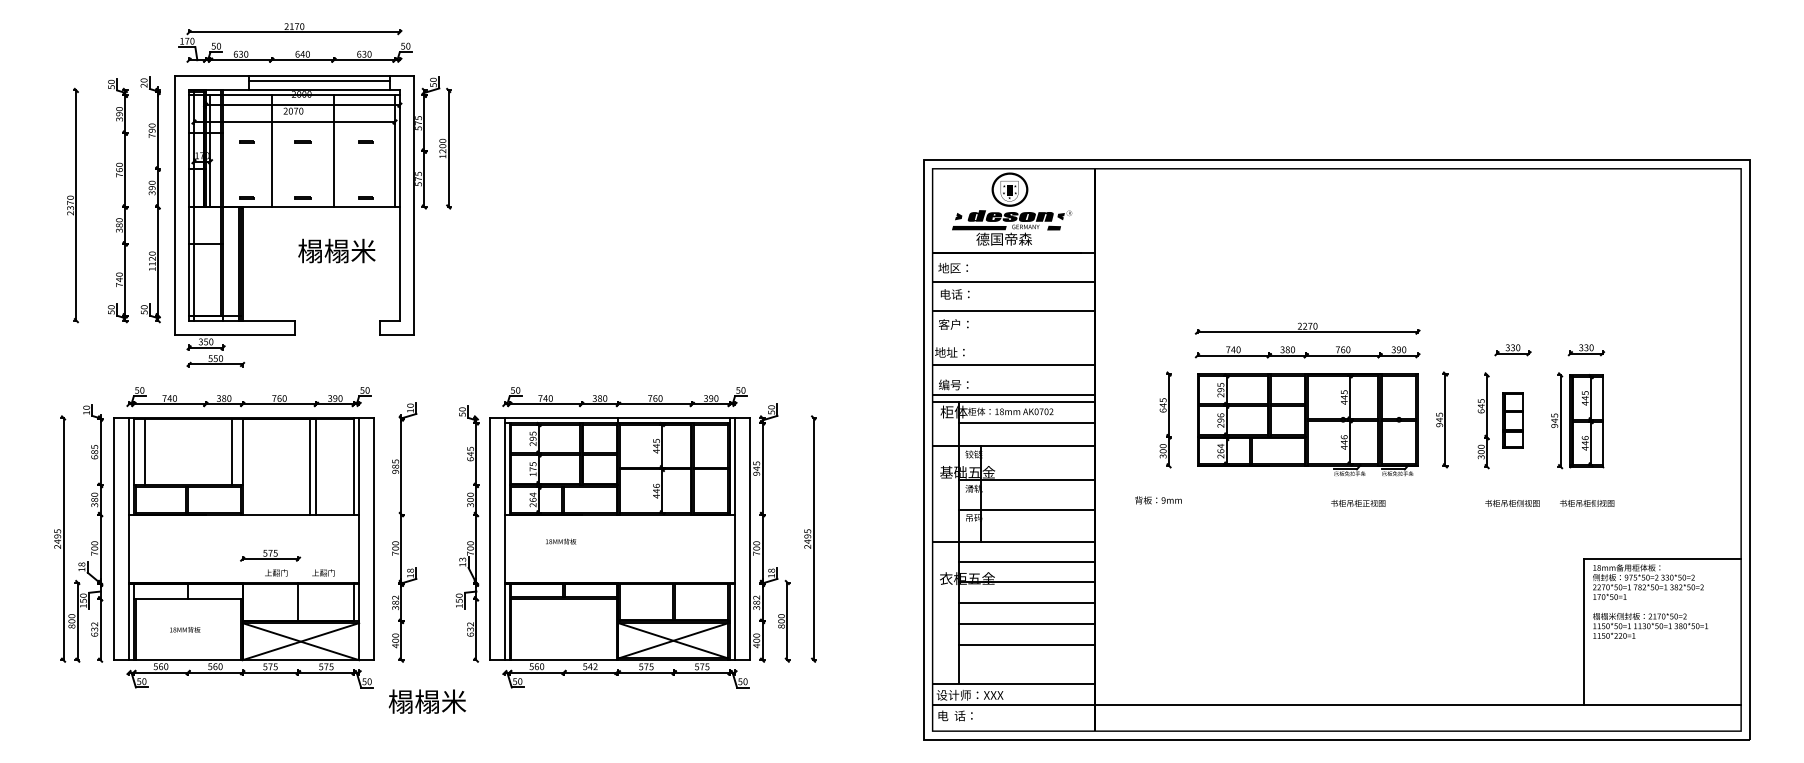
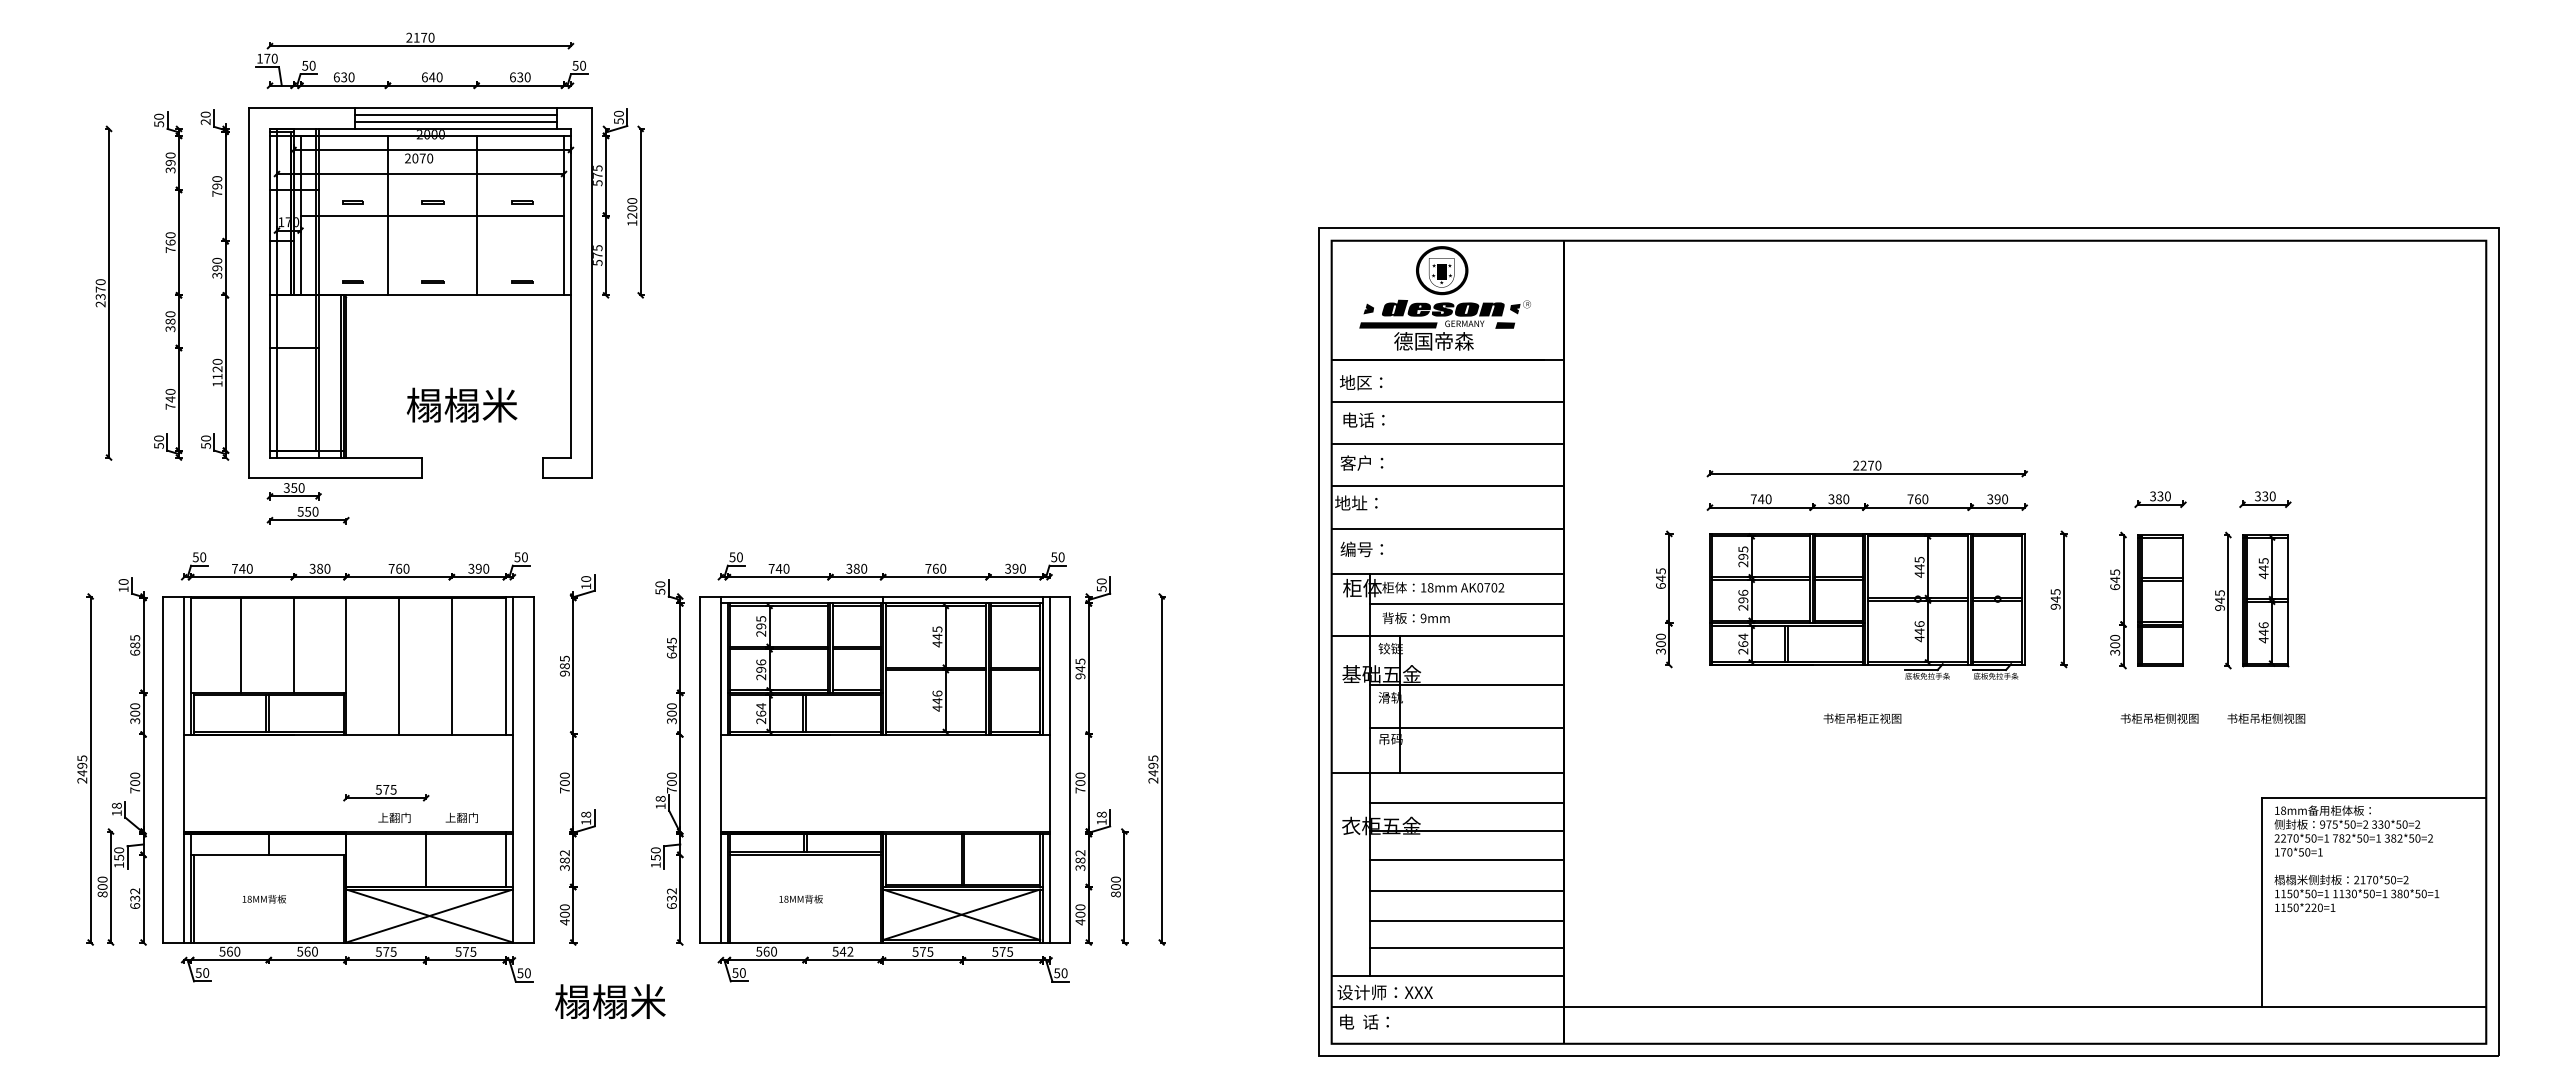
line: (319, 85) -> (456, 122), added
line: (302, 151) -> (432, 215), added
text: (337, 250) -> (462, 404), moved
line: (1013, 364) -> (1447, 486), moved
line: (1013, 395) -> (1447, 529), moved
part: (1513, 420) -> (2160, 600), size x1.67
line: (145, 451) -> (241, 644), moved
line: (231, 451) -> (293, 644), moved
line: (310, 466) -> (399, 665), moved
text: (533, 469) -> (761, 669), 175 -> 296
text: (94, 499) -> (135, 713), 380 -> 300
text: (1157, 499) -> (1415, 617), moved
text: (1358, 503) -> (1862, 718), moved
text: (560, 541) -> (800, 899), moved
text: (462, 559) -> (660, 798), 13 -> 18
line: (1027, 664) -> (1466, 948), added

